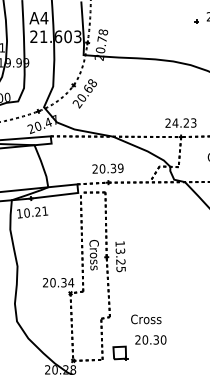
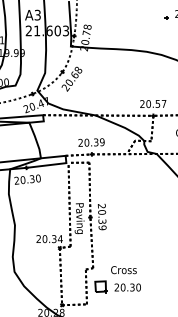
text: (44, 17) -> (37, 14), A4 -> A3
text: (184, 122) -> (156, 103), 24.23 -> 20.57
text: (32, 212) -> (27, 179), 10.21 -> 20.30
text: (120, 256) -> (102, 216), 13.25 -> 20.39
text: (93, 257) -> (79, 217), Cross -> Paving
part: (120, 352) -> (101, 286), moved

